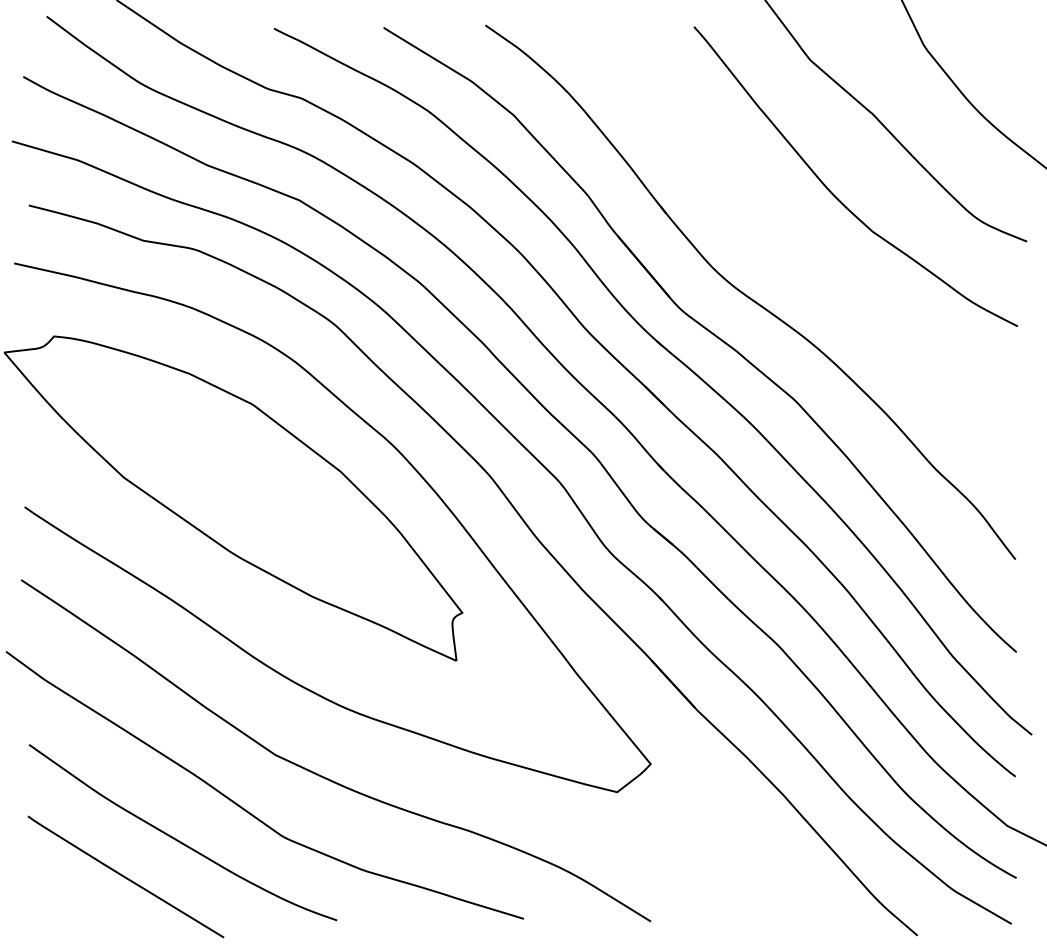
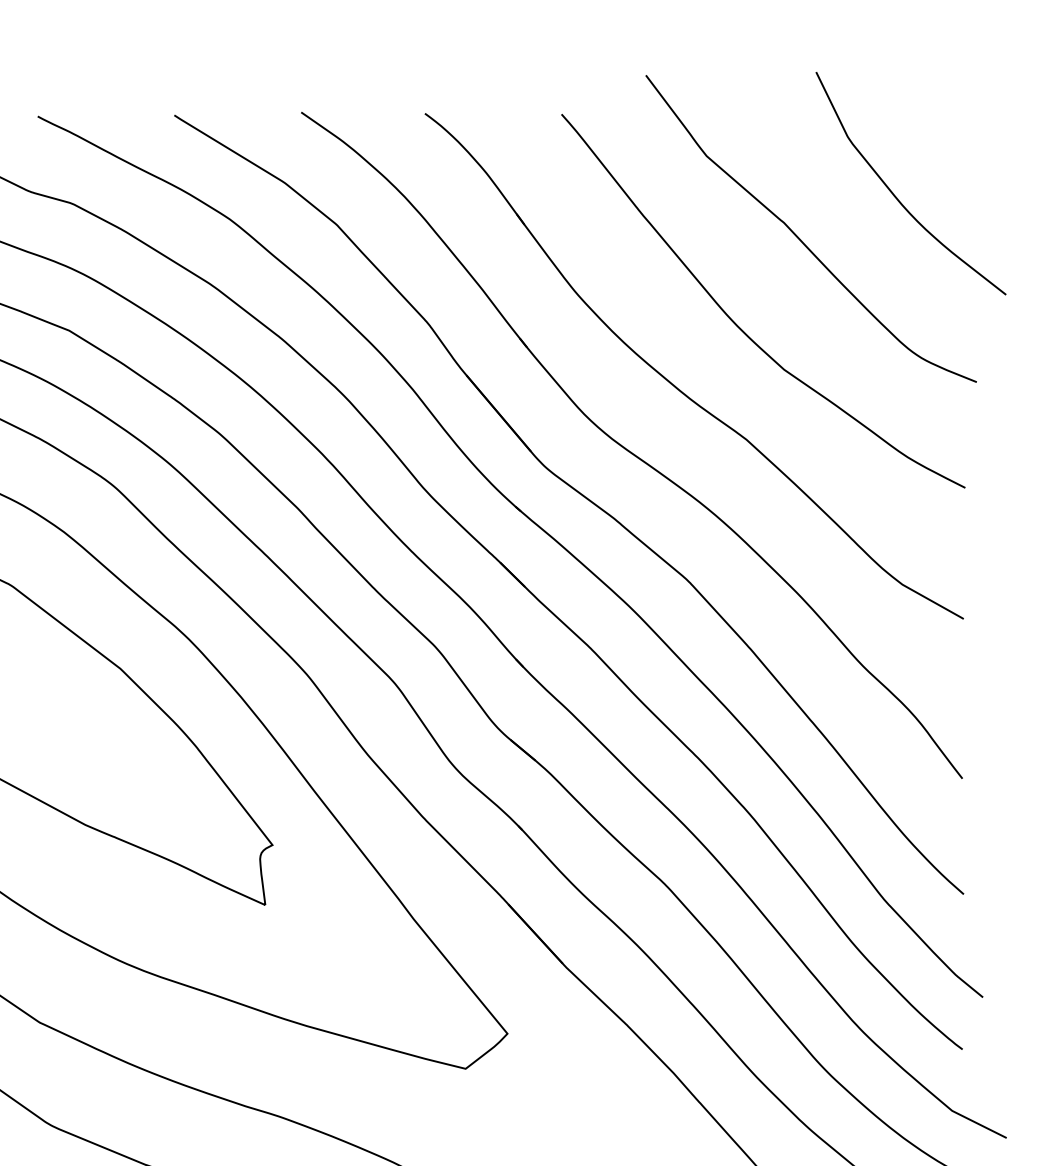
part: (788, 246) -> (679, 388), added

